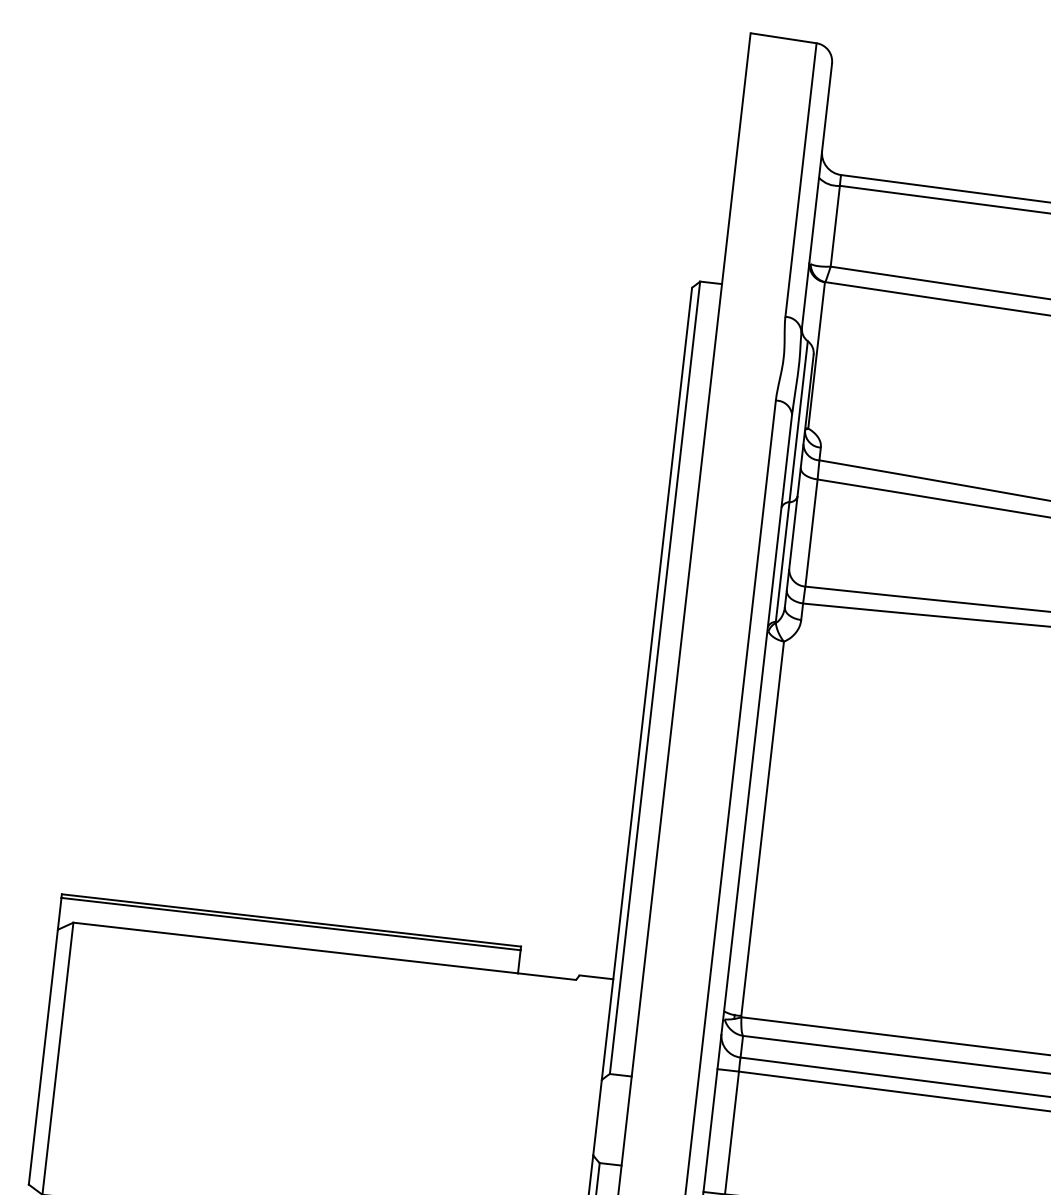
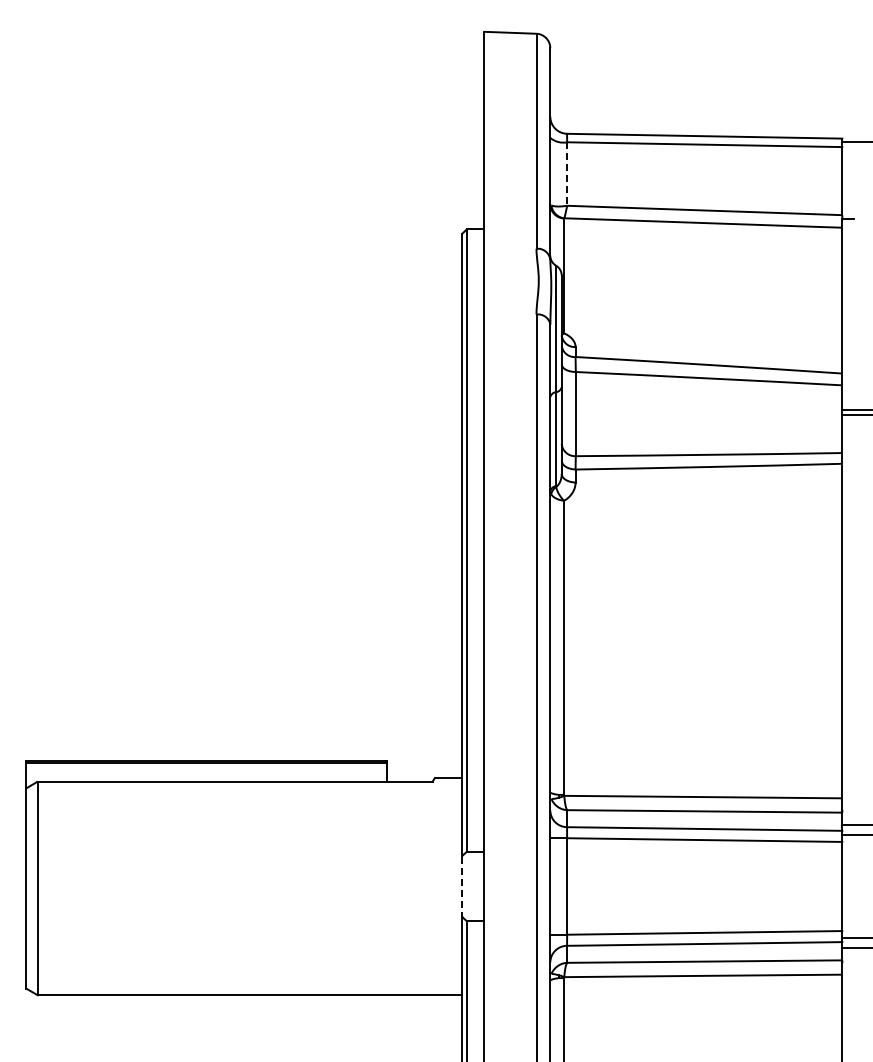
line: (835, 226) -> (567, 174), solid -> dashed
line: (597, 1117) -> (461, 886), solid -> dashed

